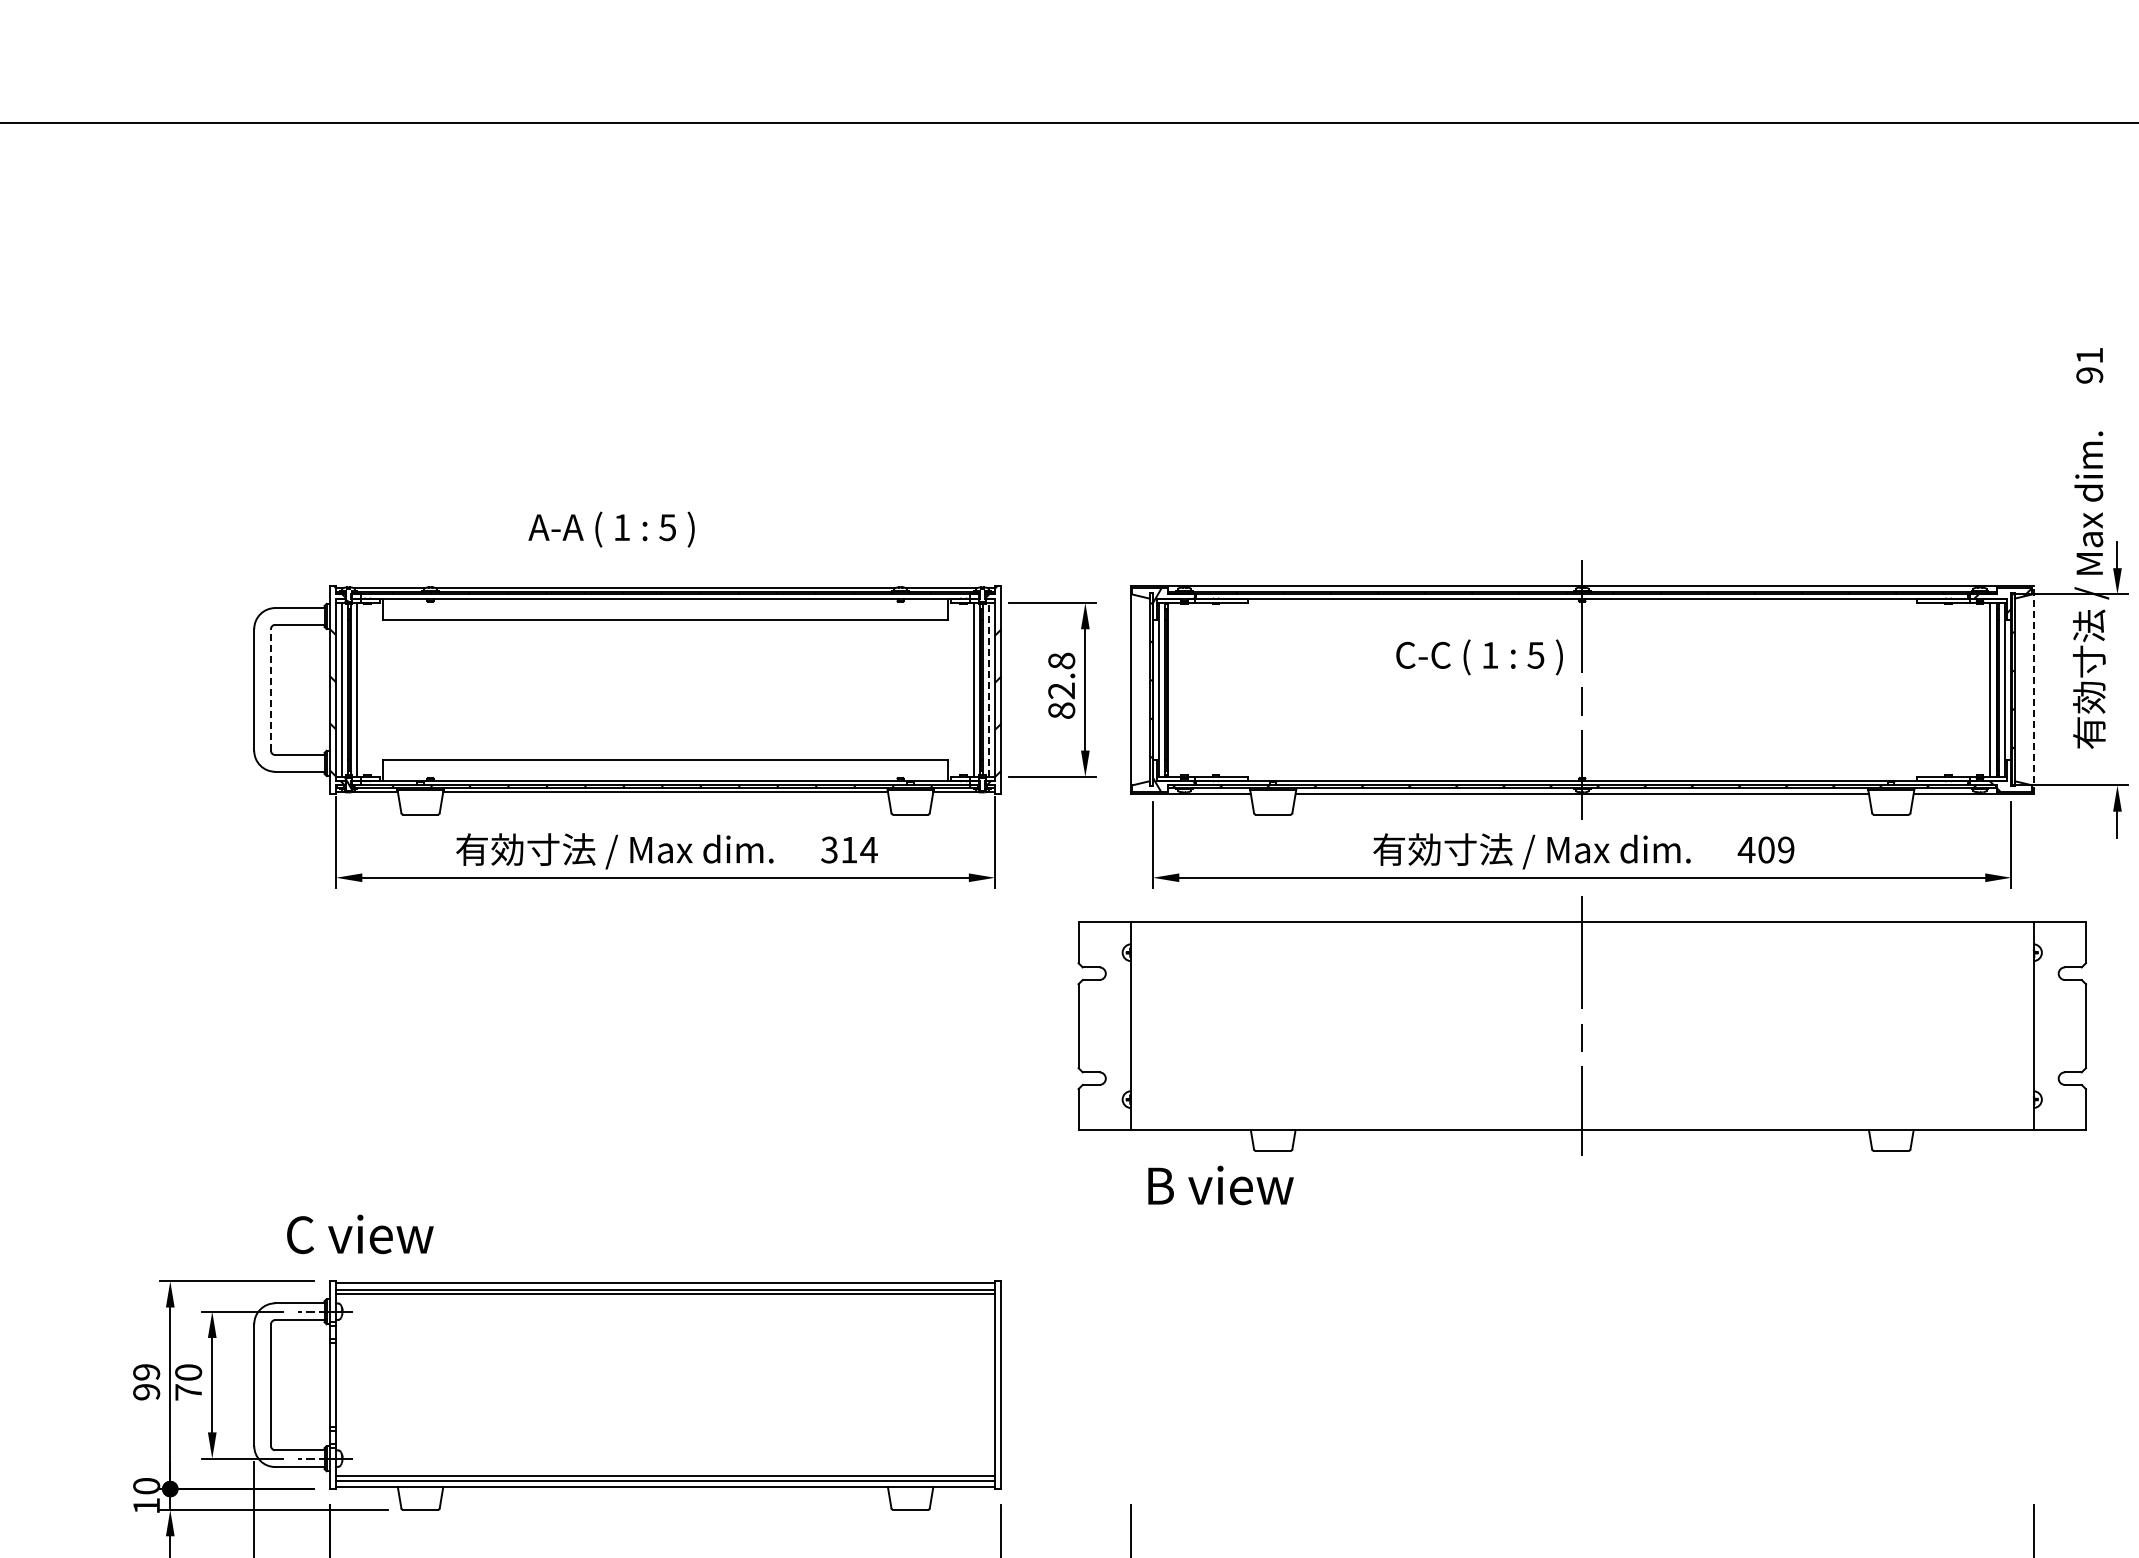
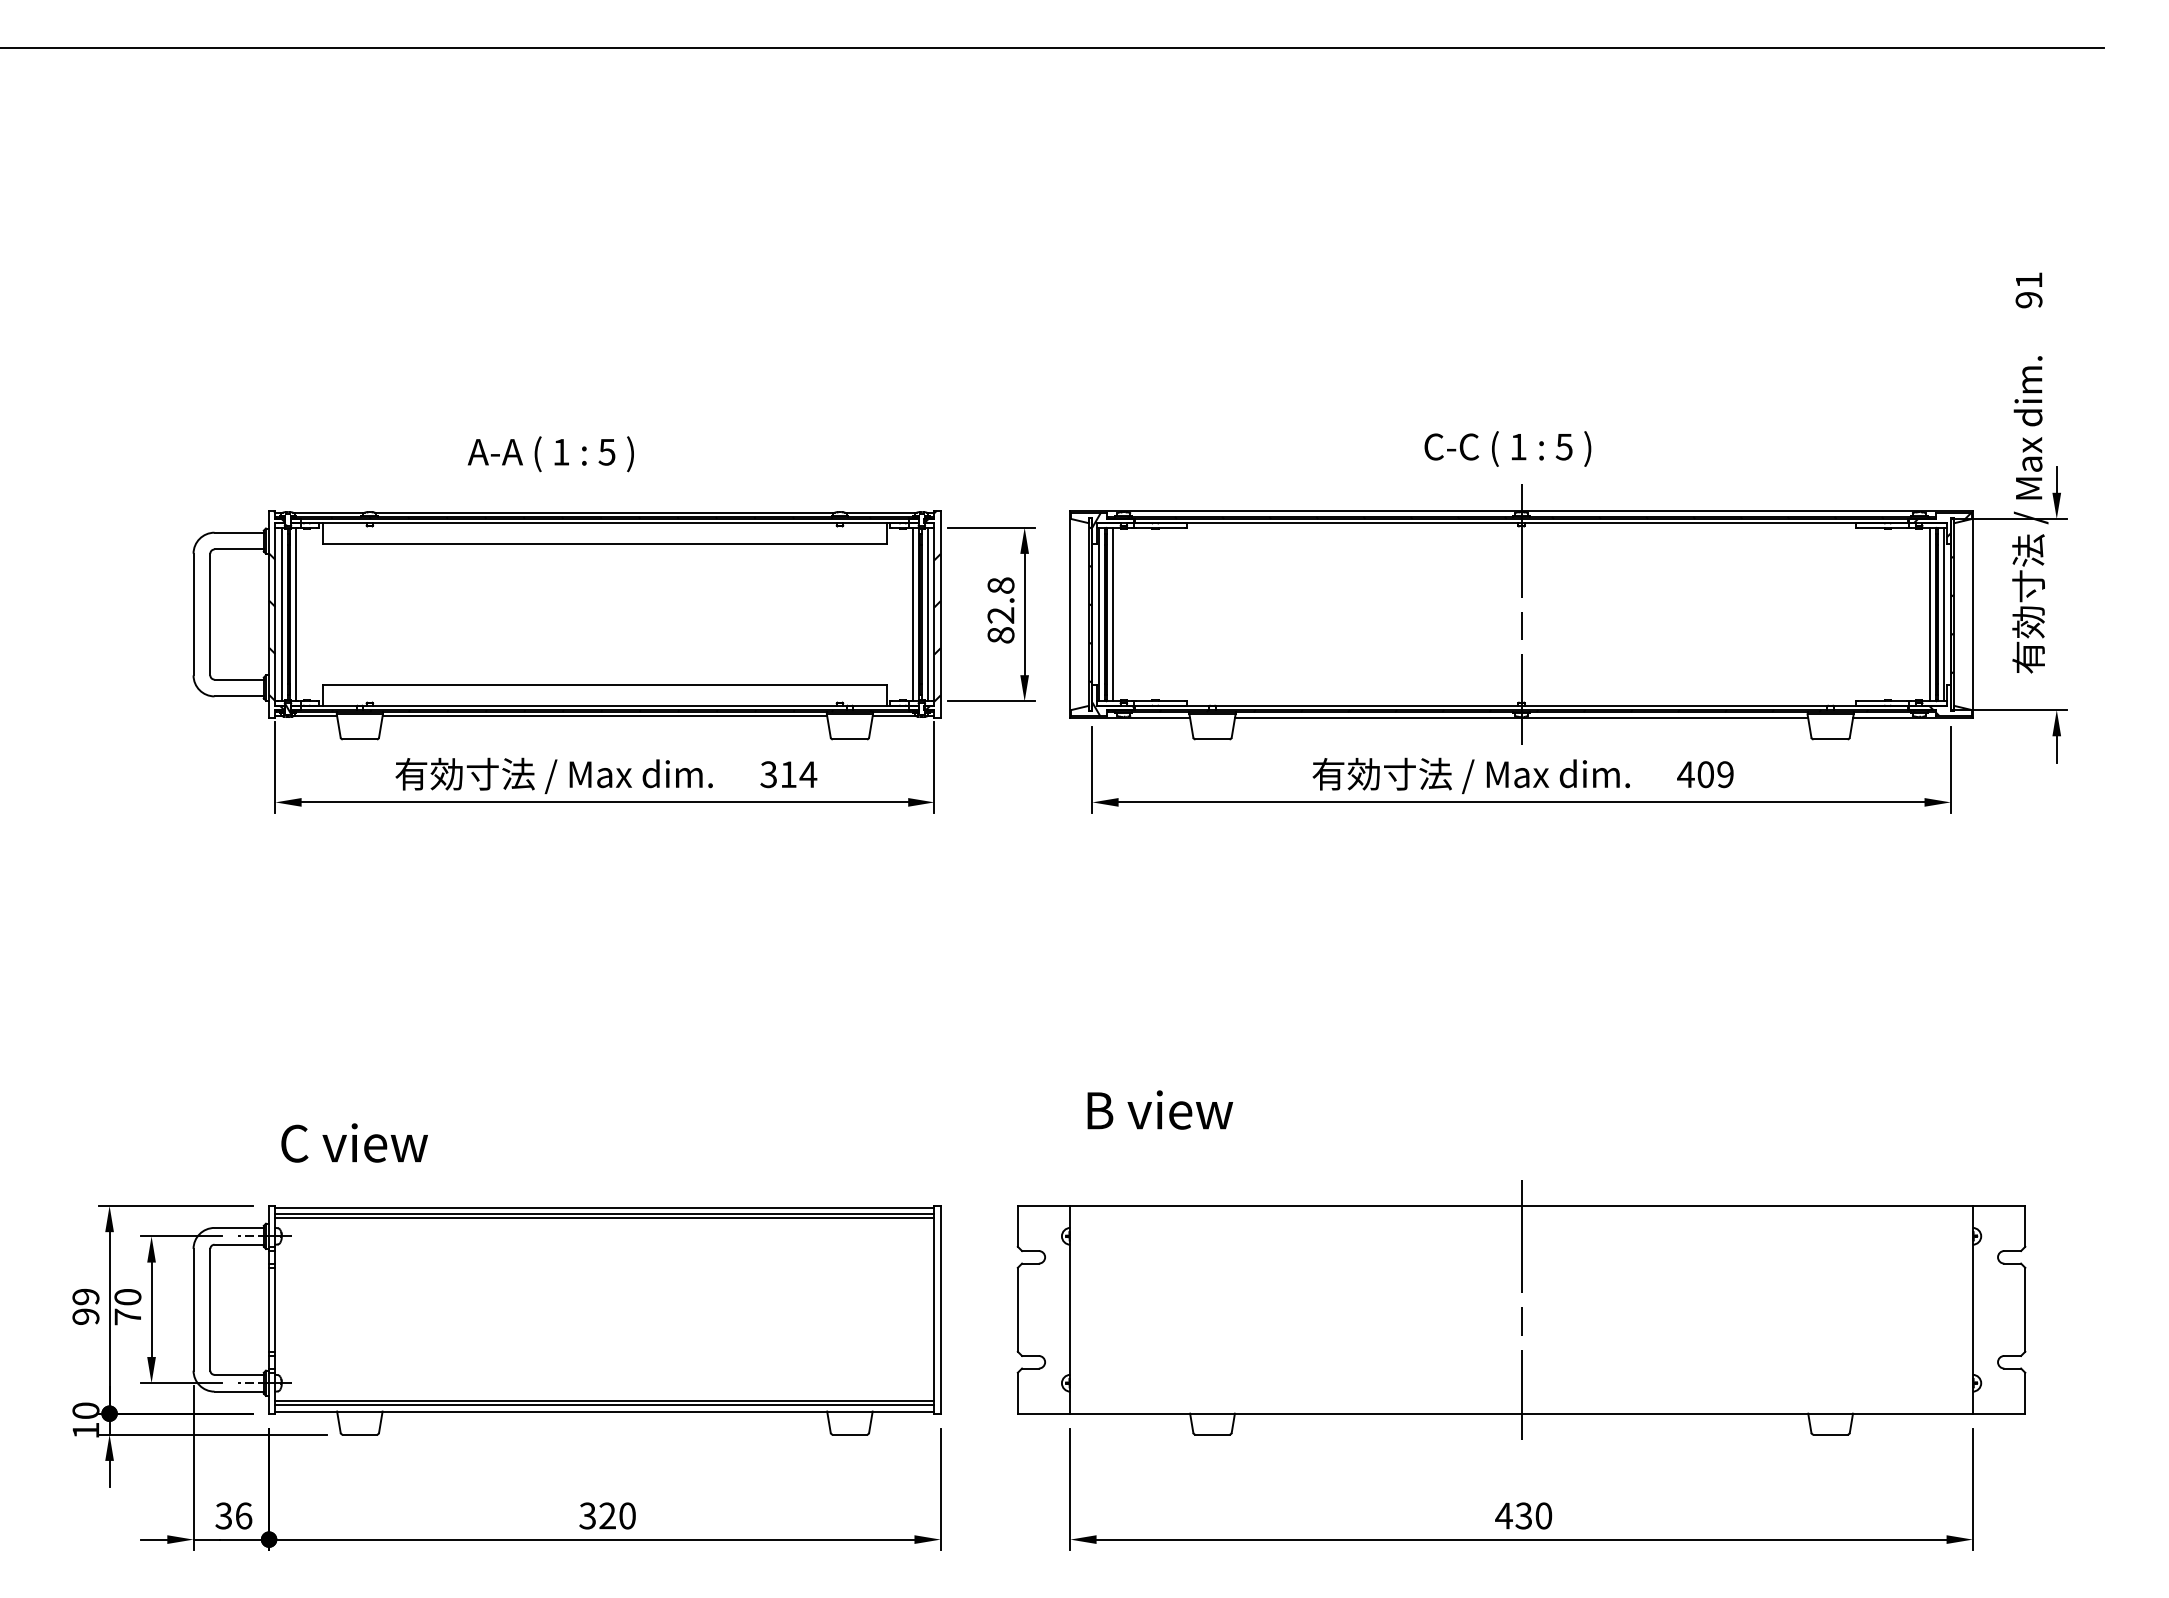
text: (1479, 656) -> (1507, 448), moved
line: (271, 689) -> (210, 614), dashed -> solid
line: (989, 689) -> (928, 614), dashed -> solid
line: (1174, 689) -> (1113, 614), added
line: (2033, 689) -> (1972, 614), dashed -> solid
part: (1582, 1025) -> (1521, 1309), moved
text: (360, 1233) -> (354, 1142), moved

